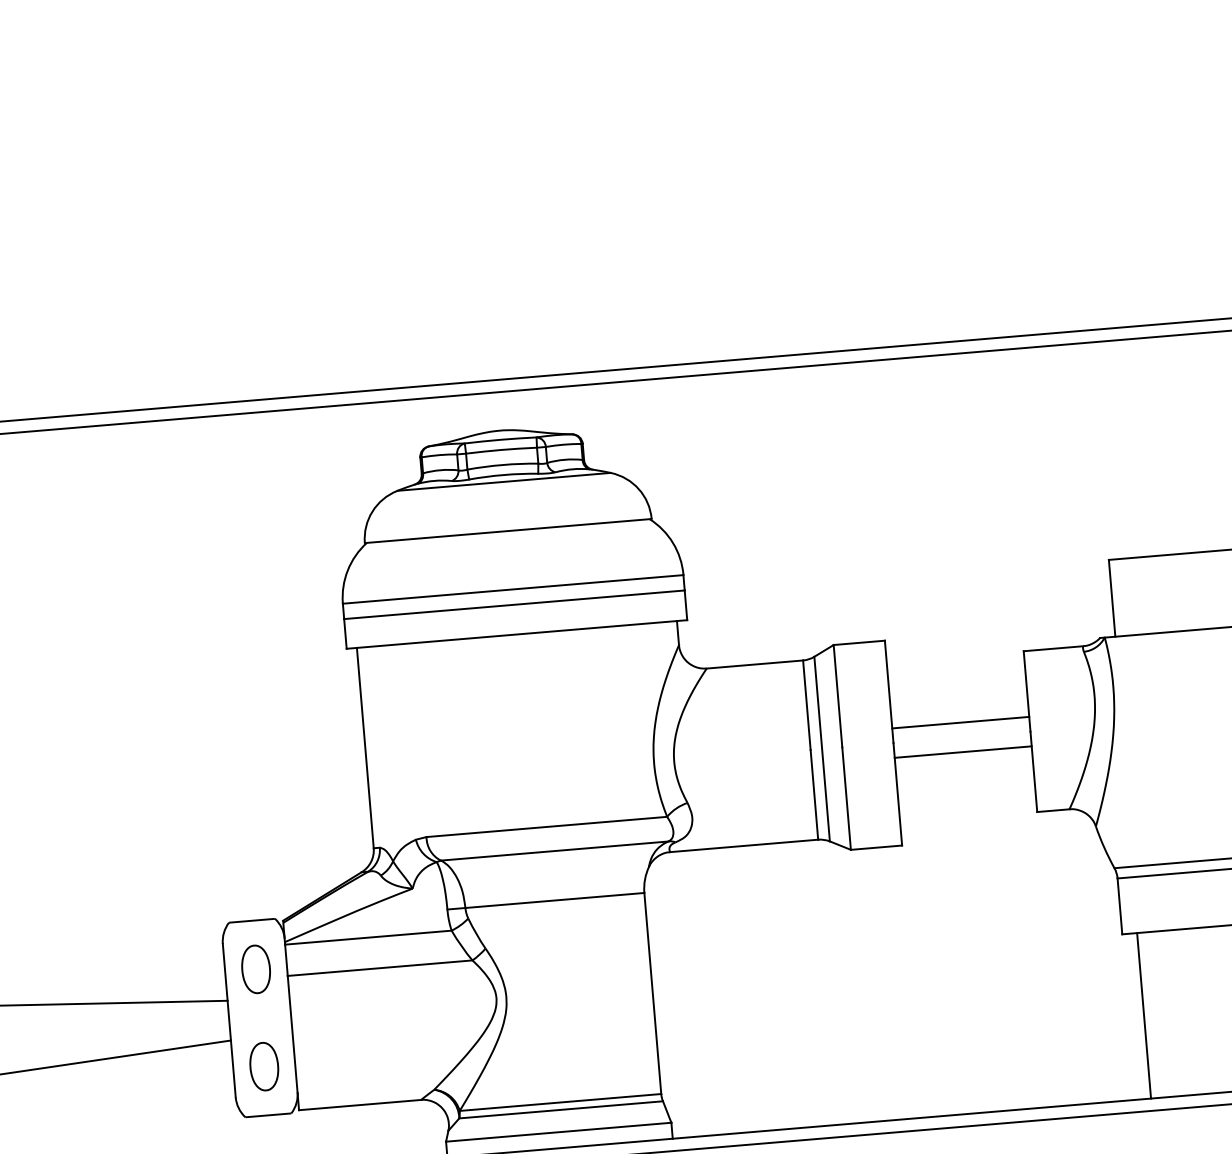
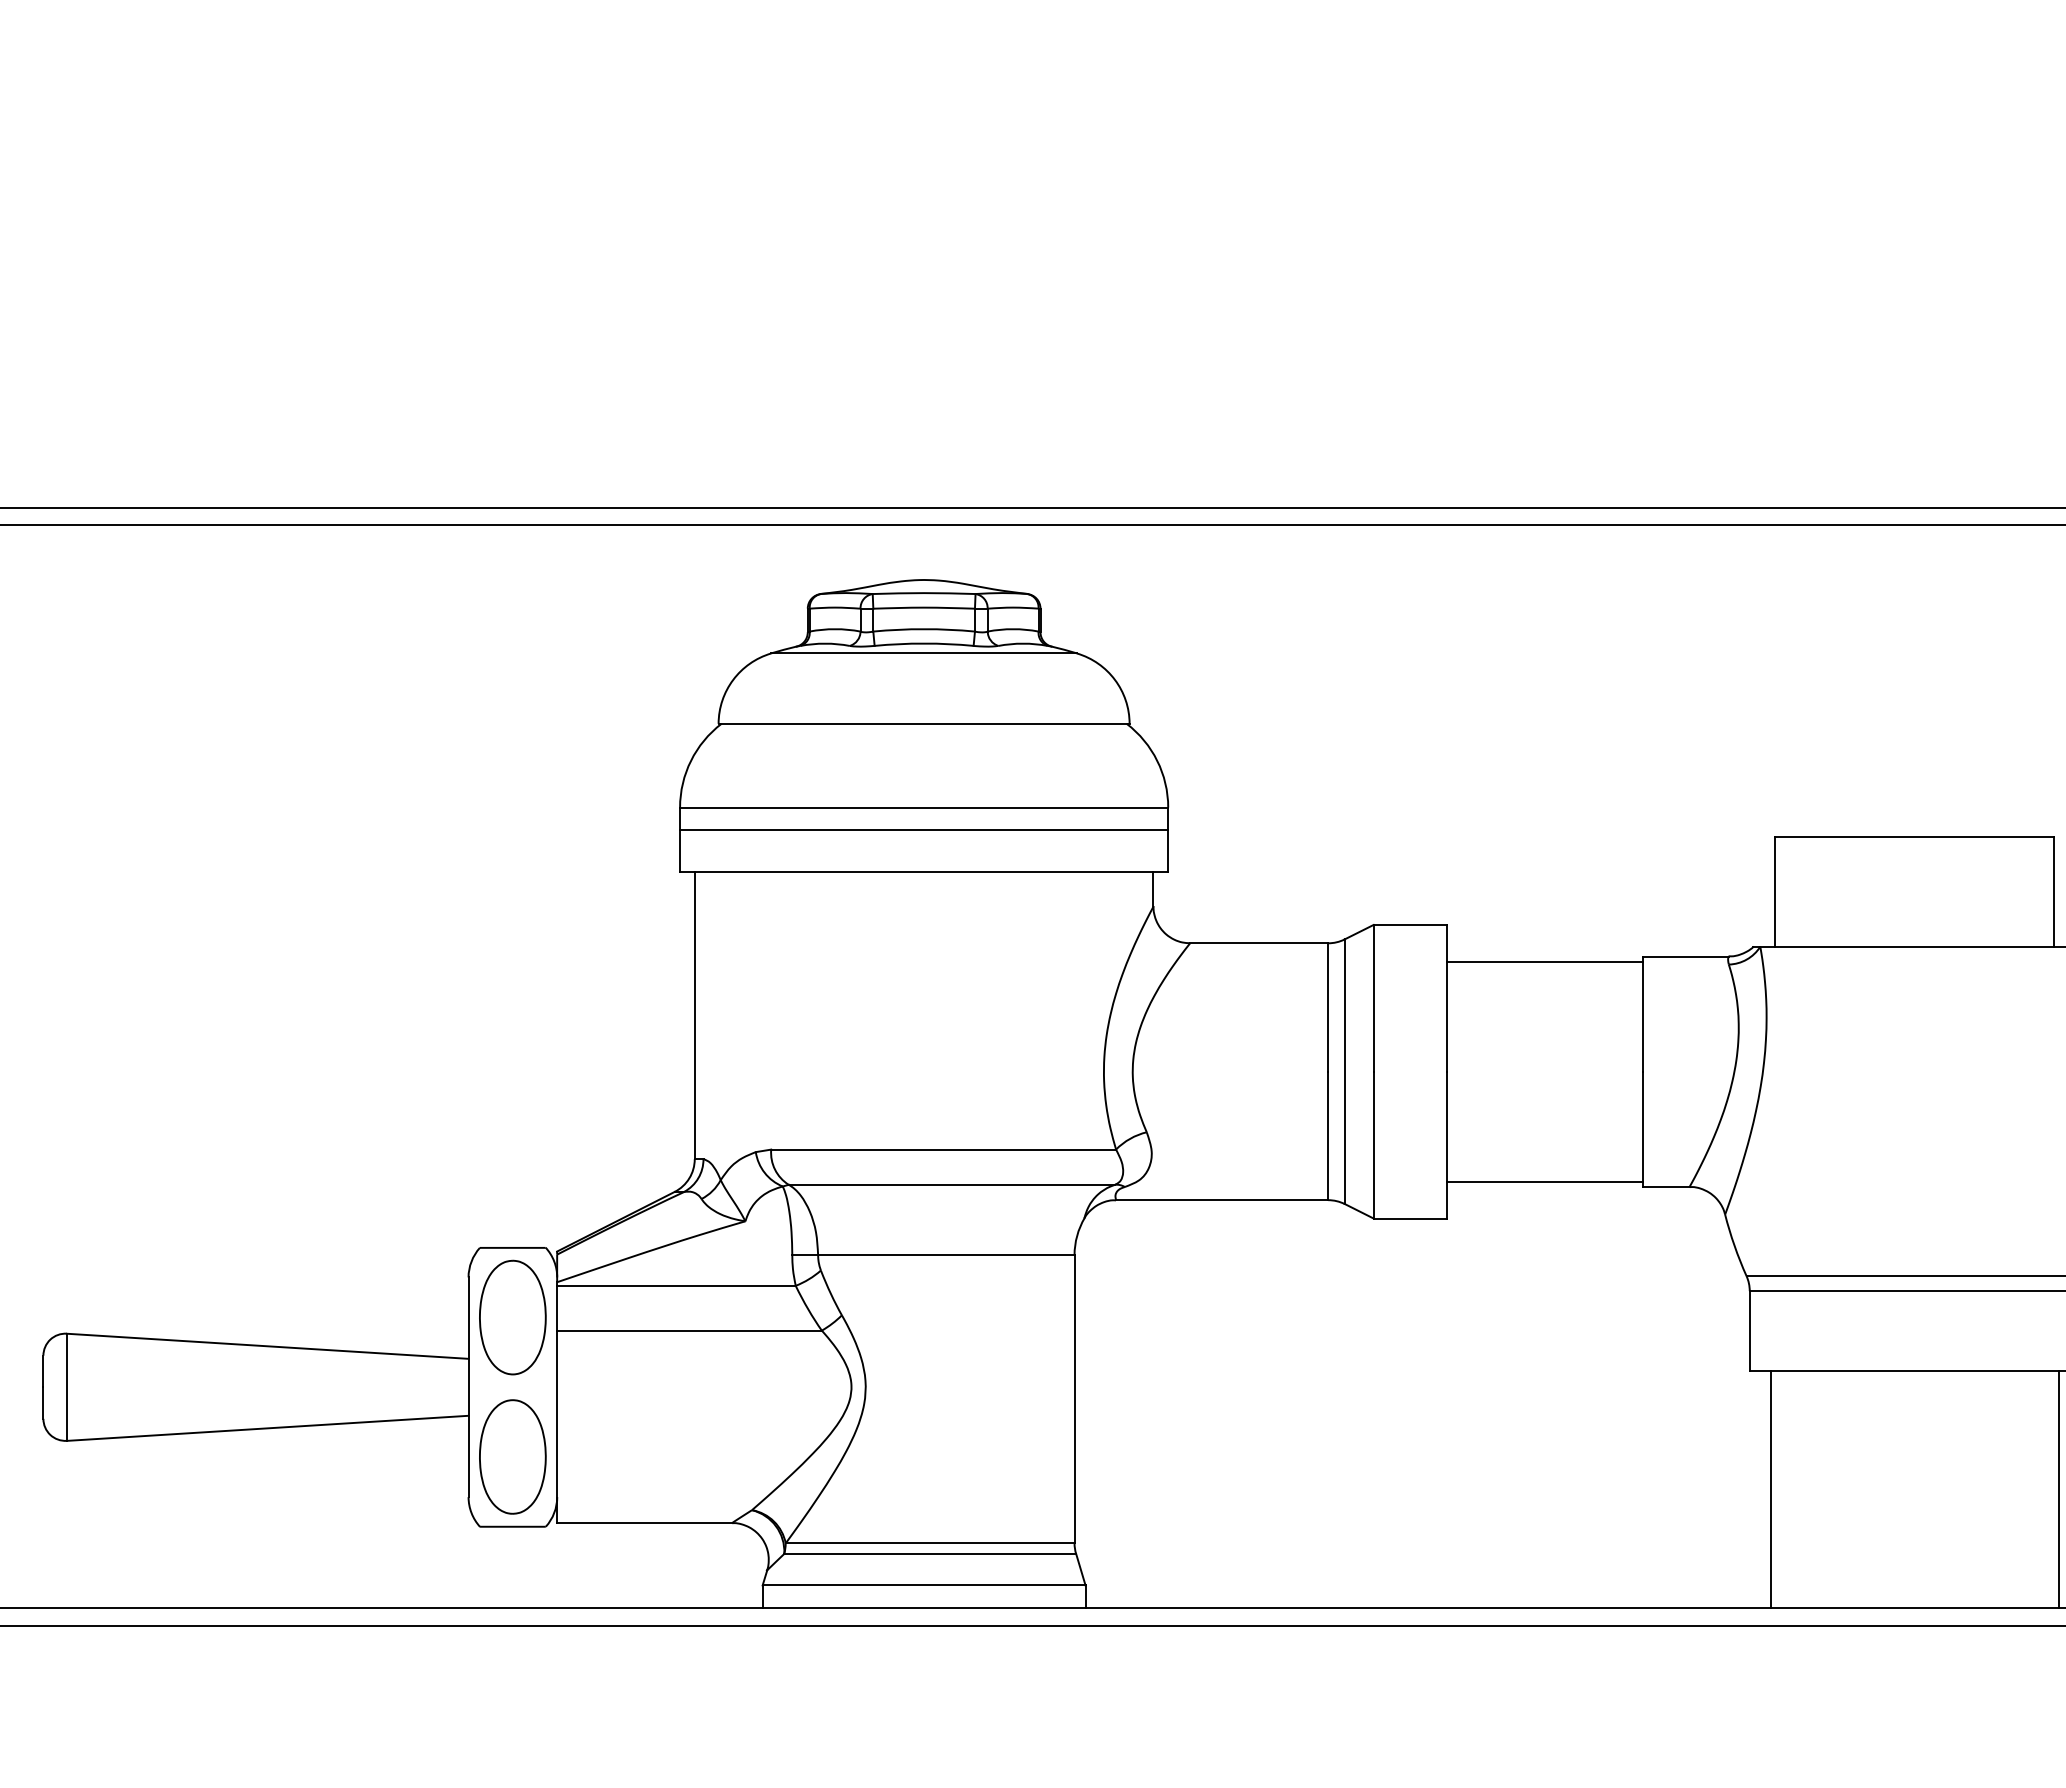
line: (960, 722) -> (1545, 961), moved
line: (963, 751) -> (1545, 1181), moved
part: (255, 969) -> (512, 1317), size x1.67
part: (263, 1066) -> (512, 1456), size x1.67

